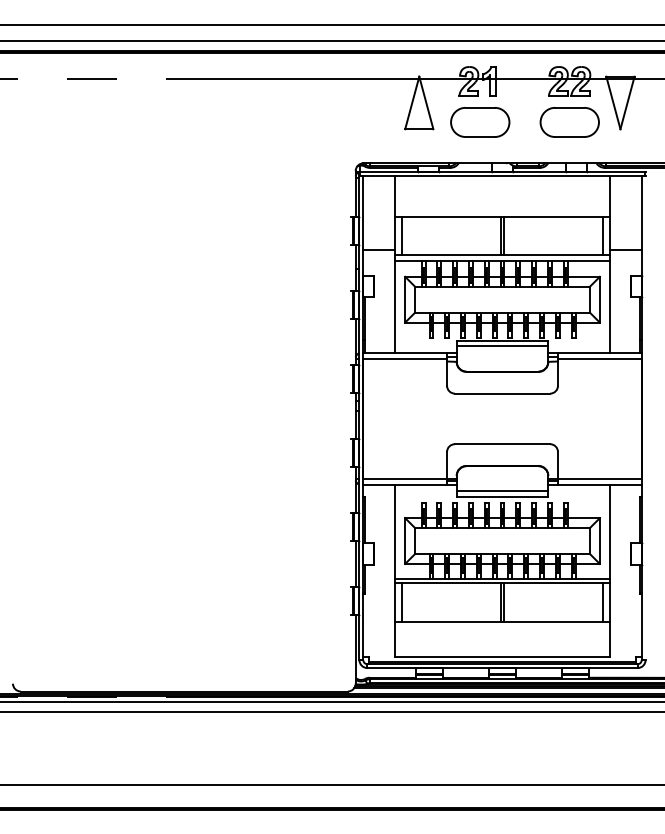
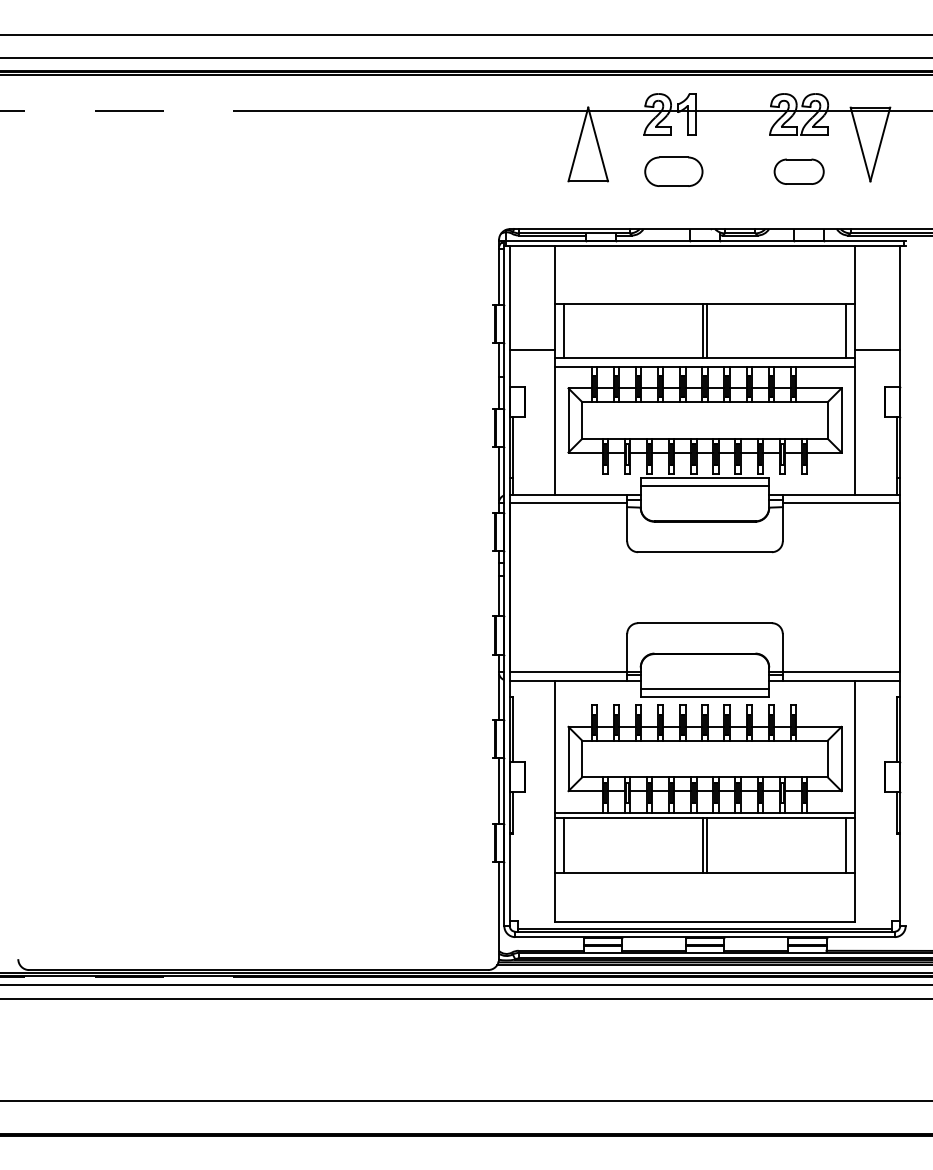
part: (480, 122) -> (674, 171), size x0.7
part: (569, 122) -> (798, 171), size x0.6

